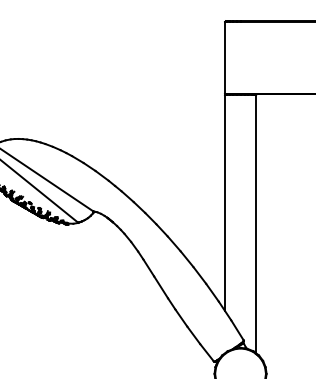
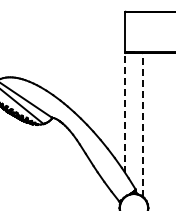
line: (225, 202) -> (125, 112), solid -> dashed
line: (255, 223) -> (142, 124), solid -> dashed

